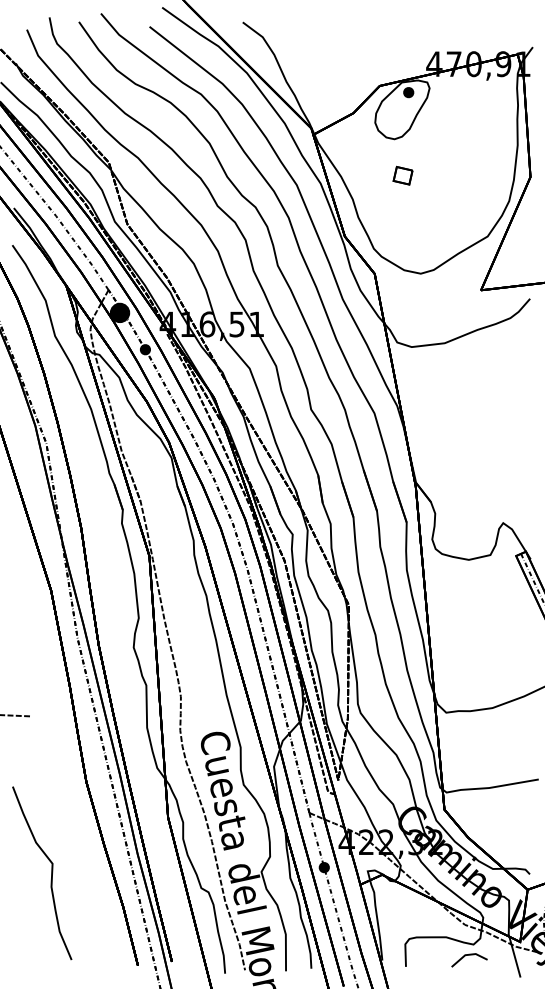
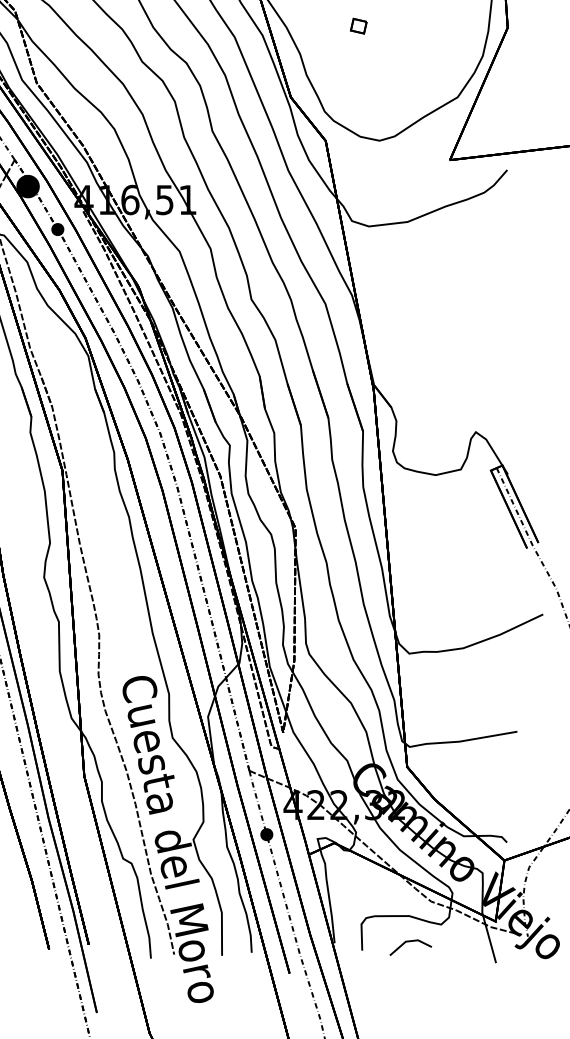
part: (402, 175) -> (358, 26), size x0.71
line: (469, 955) -> (410, 942), moved

